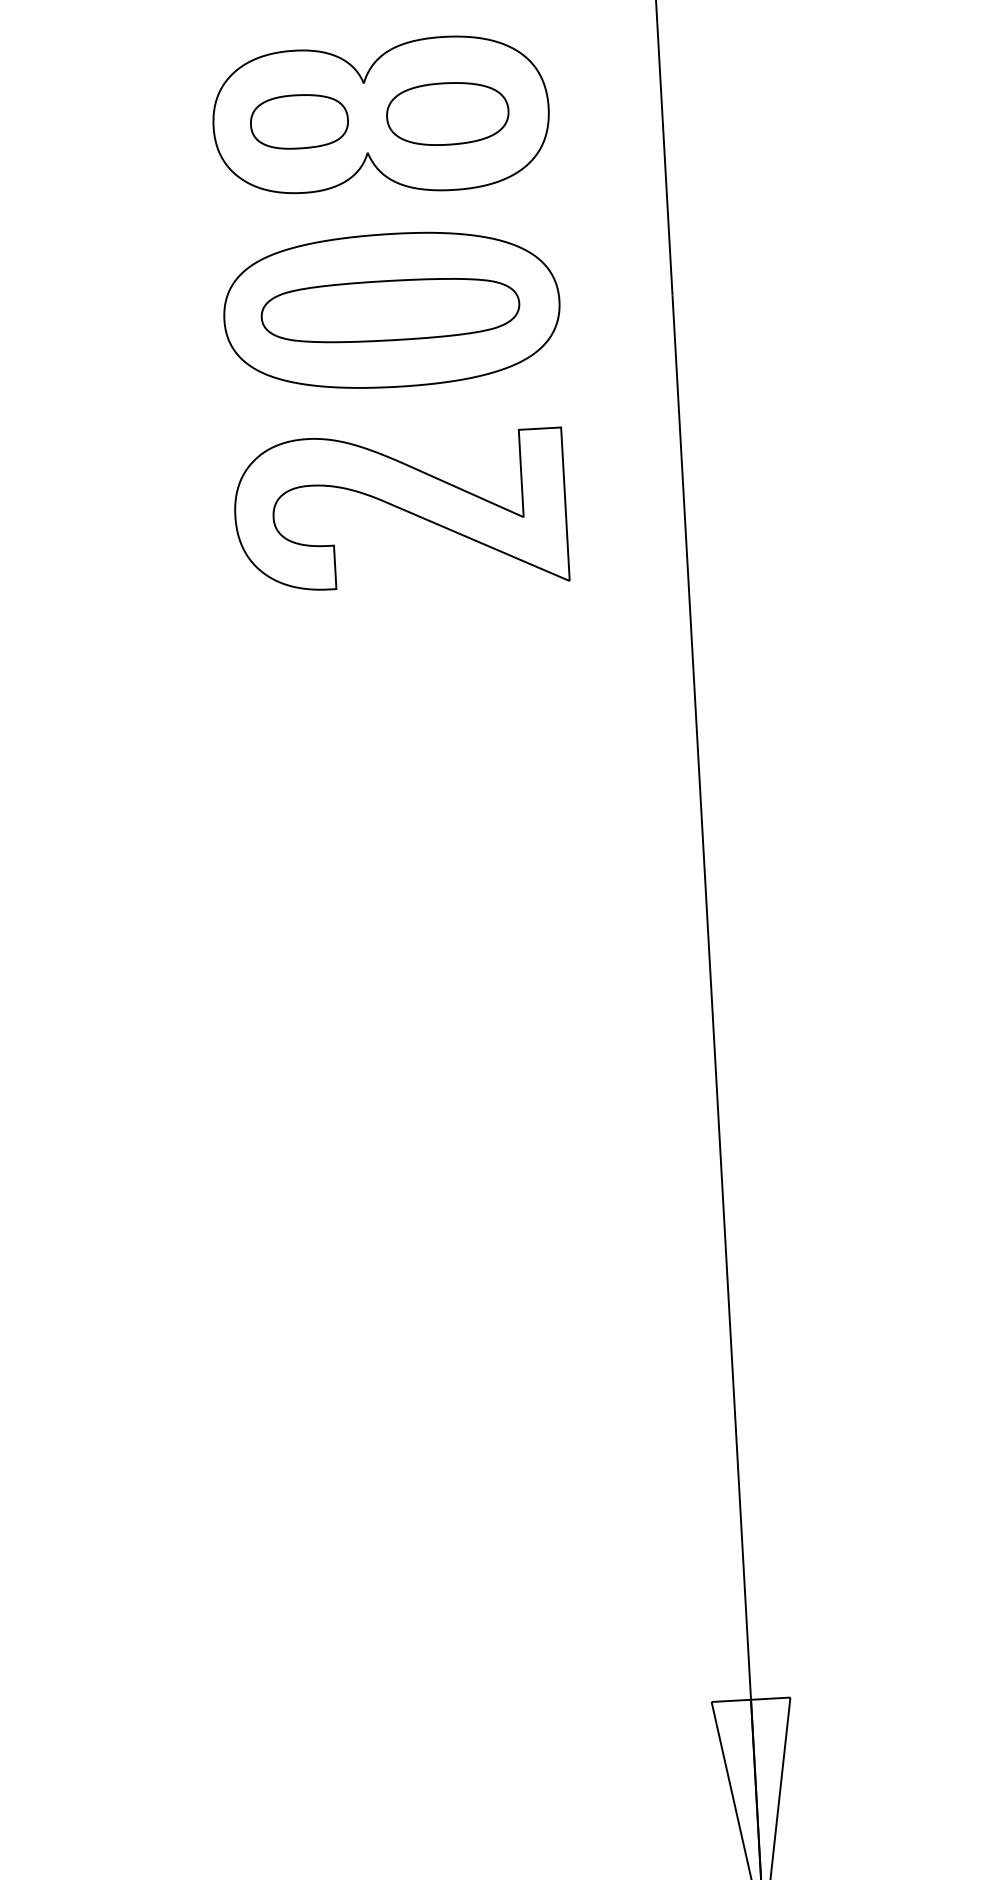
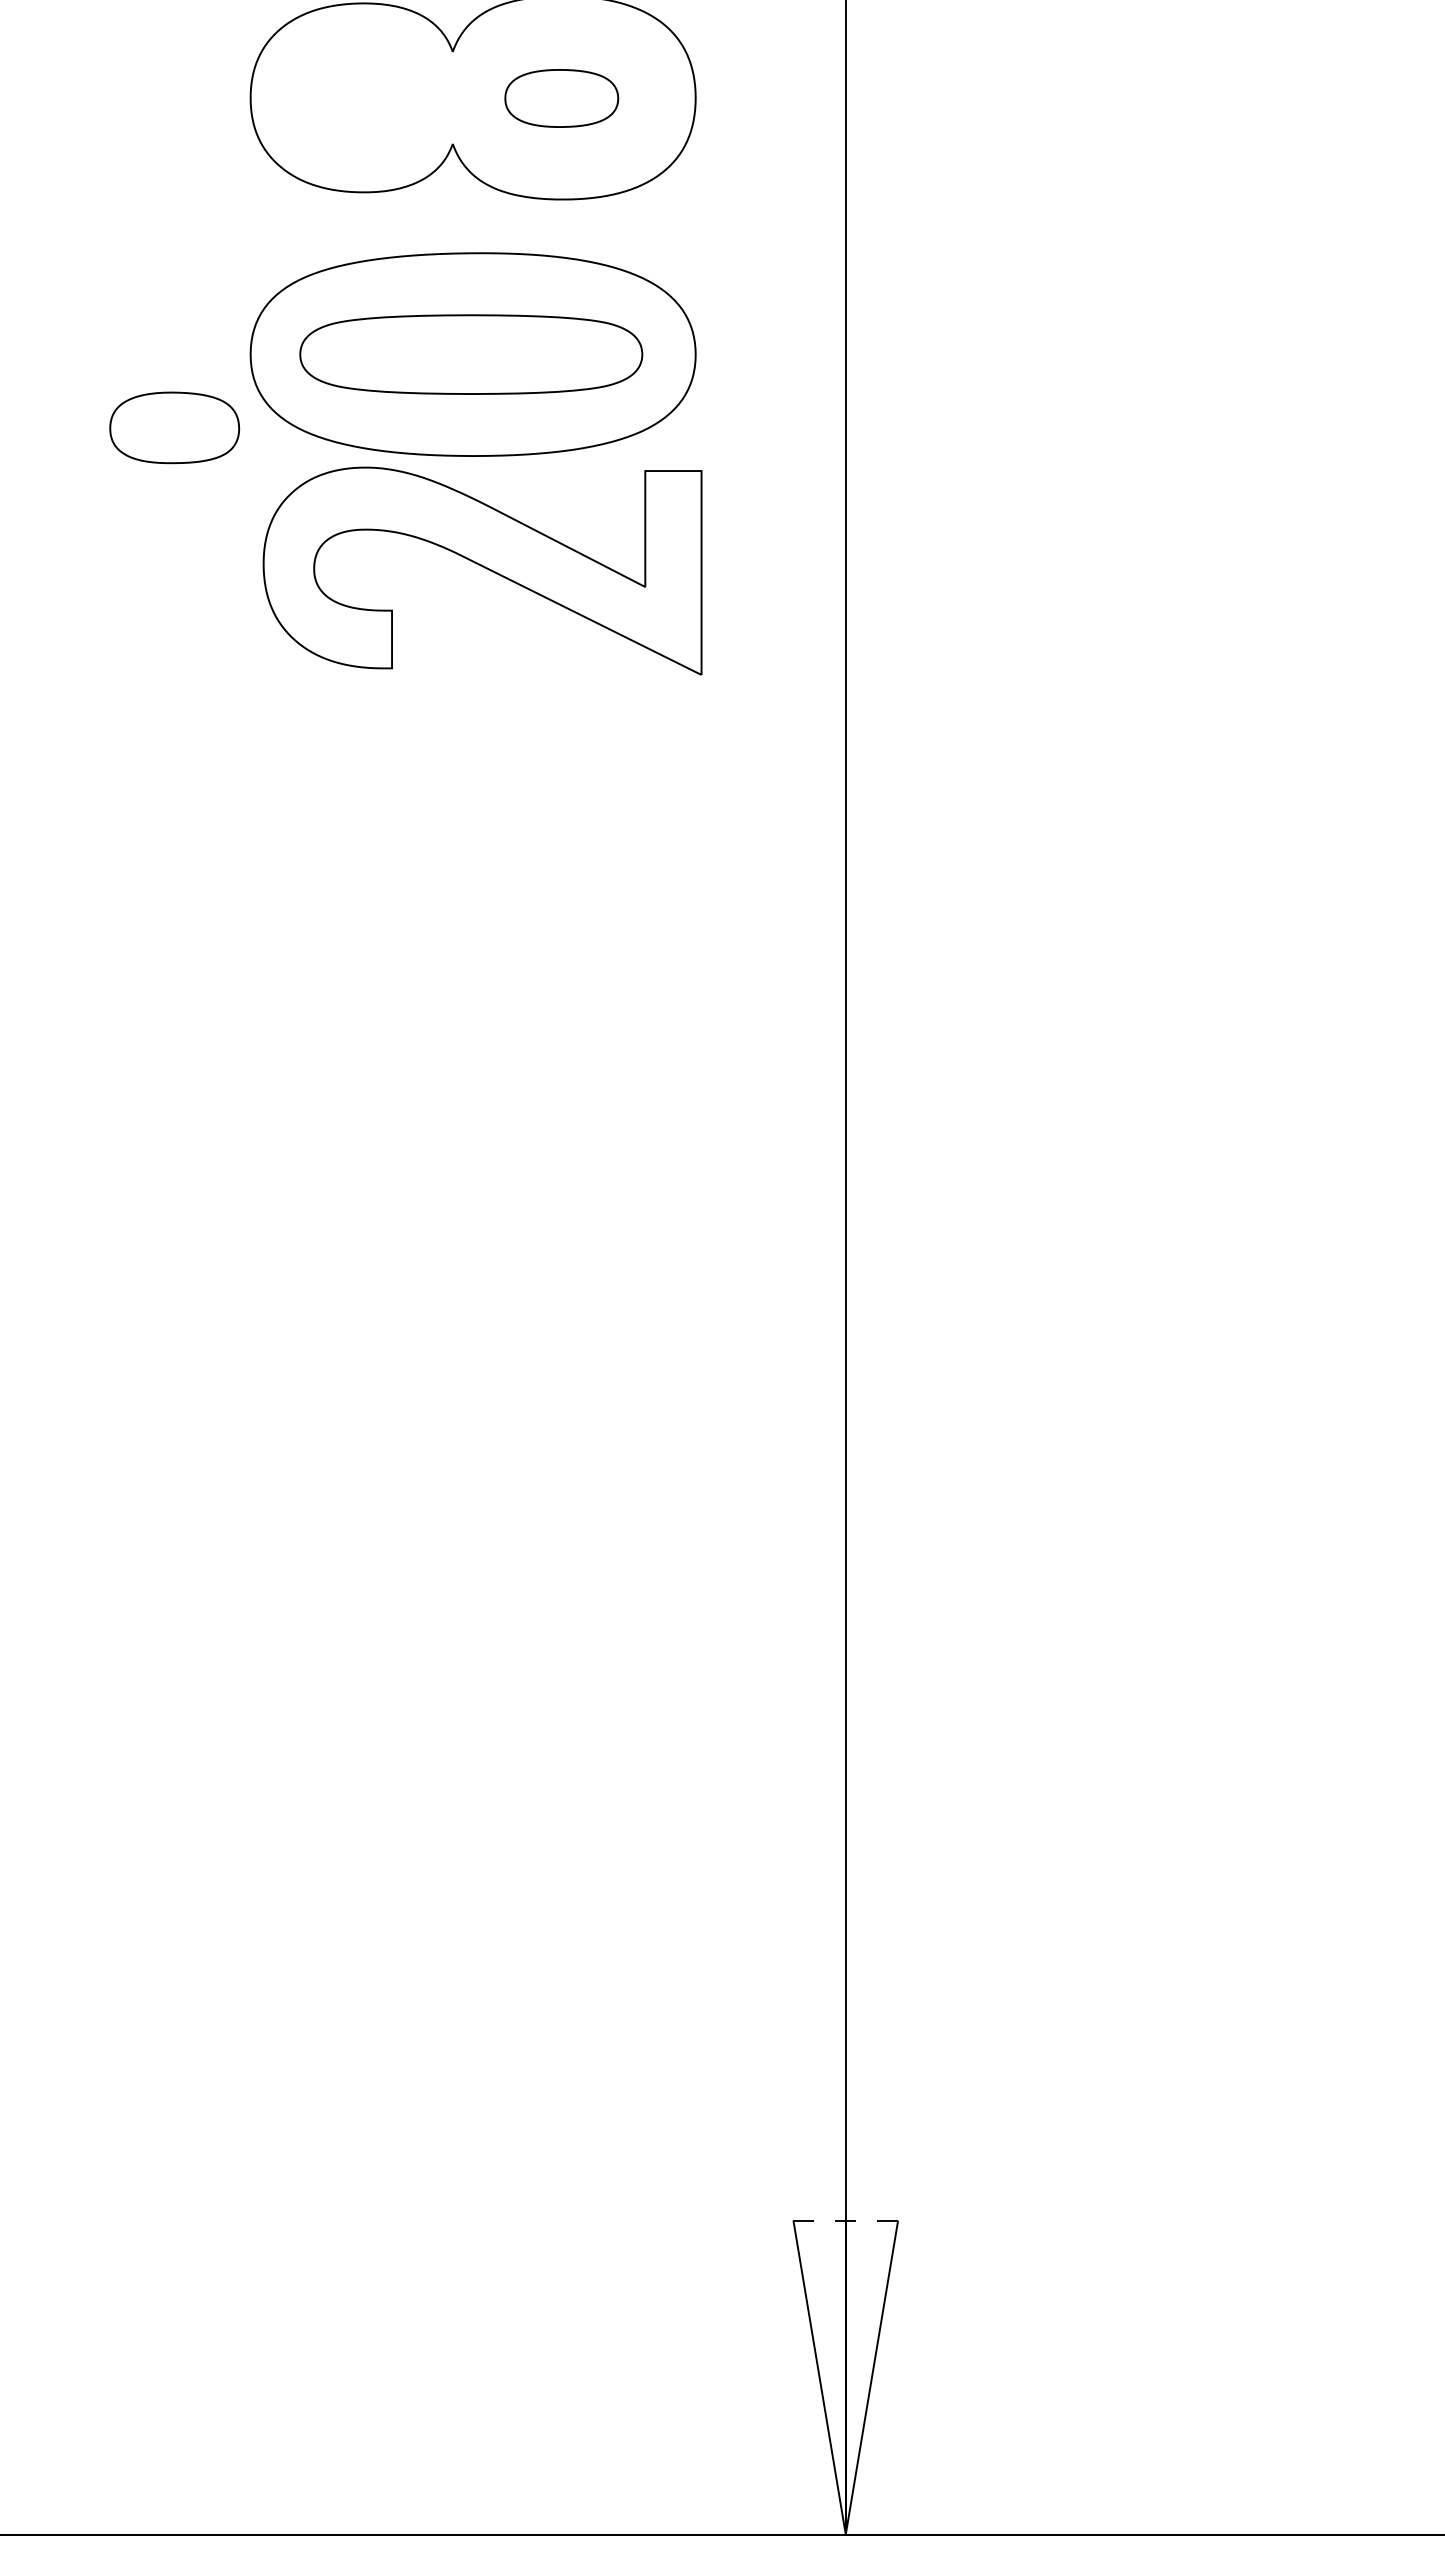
part: (447, 113) -> (561, 98), size x0.7
part: (299, 121) -> (174, 427), moved
part: (400, 511) -> (482, 570), moved
line: (750, 1699) -> (845, 2220), solid -> dashed

